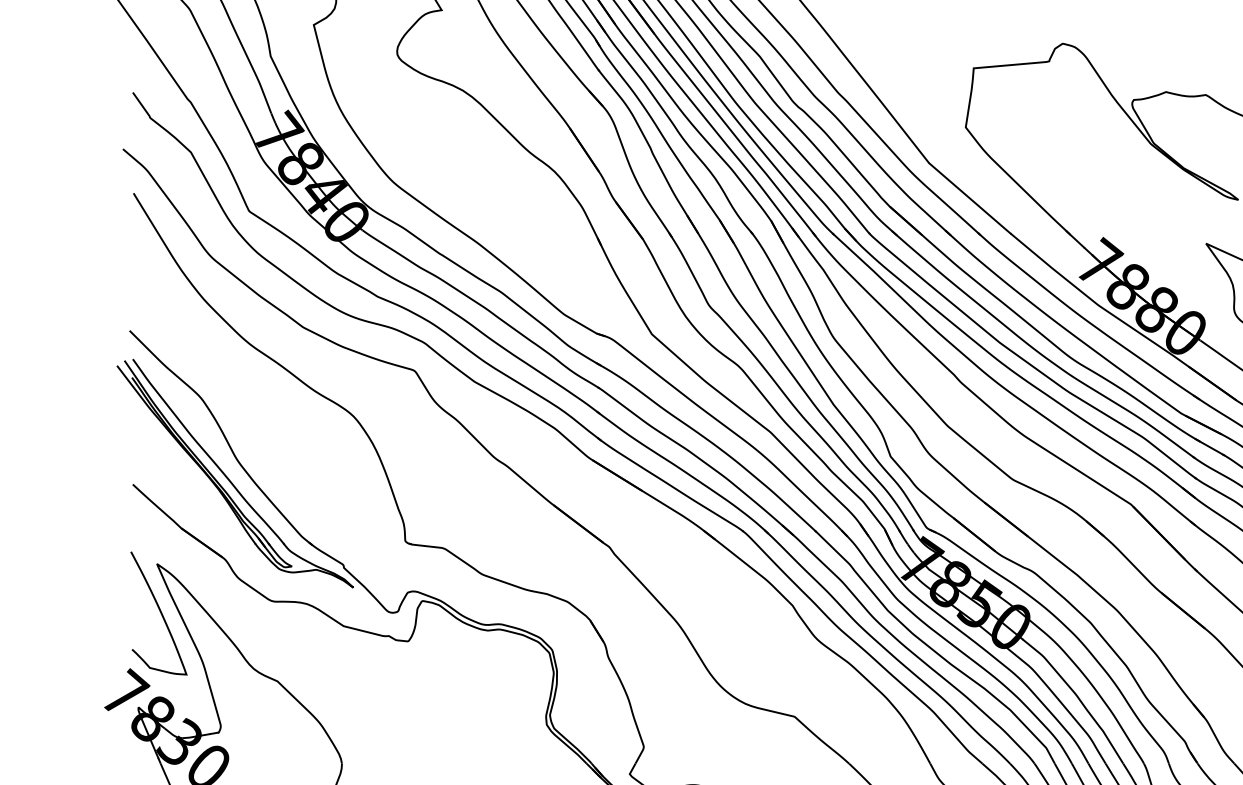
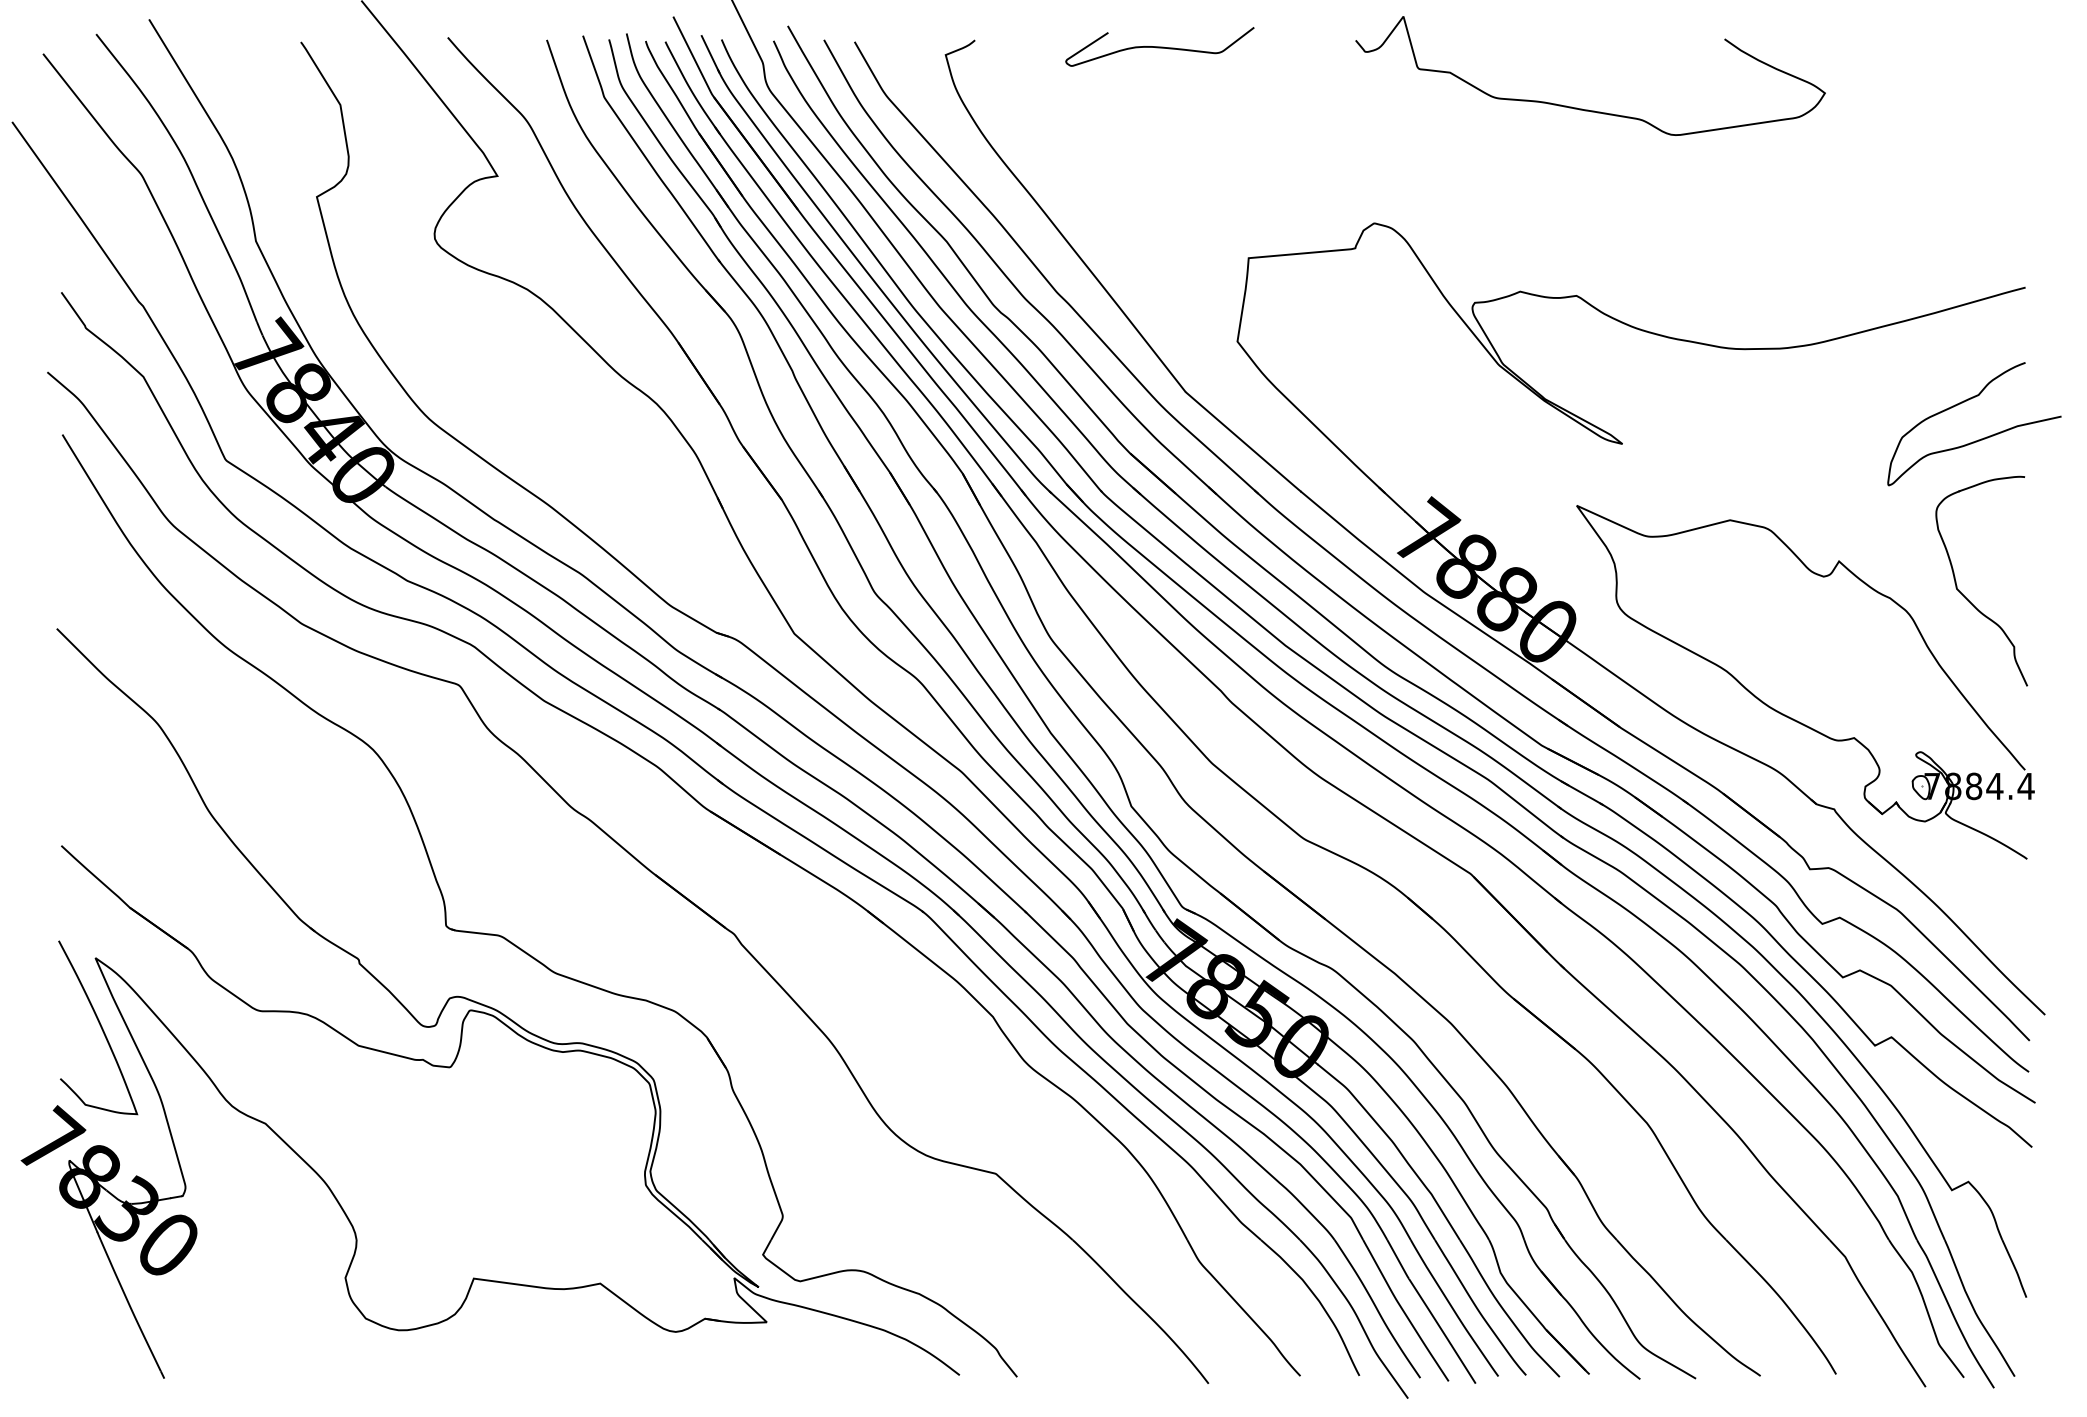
part: (227, 477) -> (195, 835), removed

